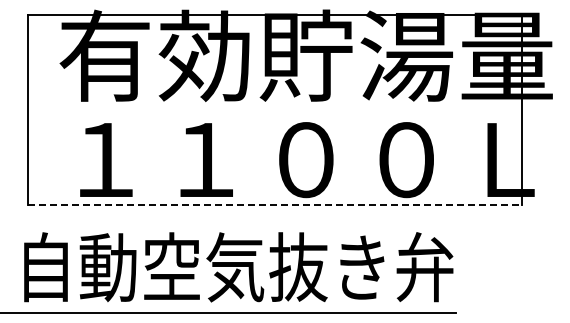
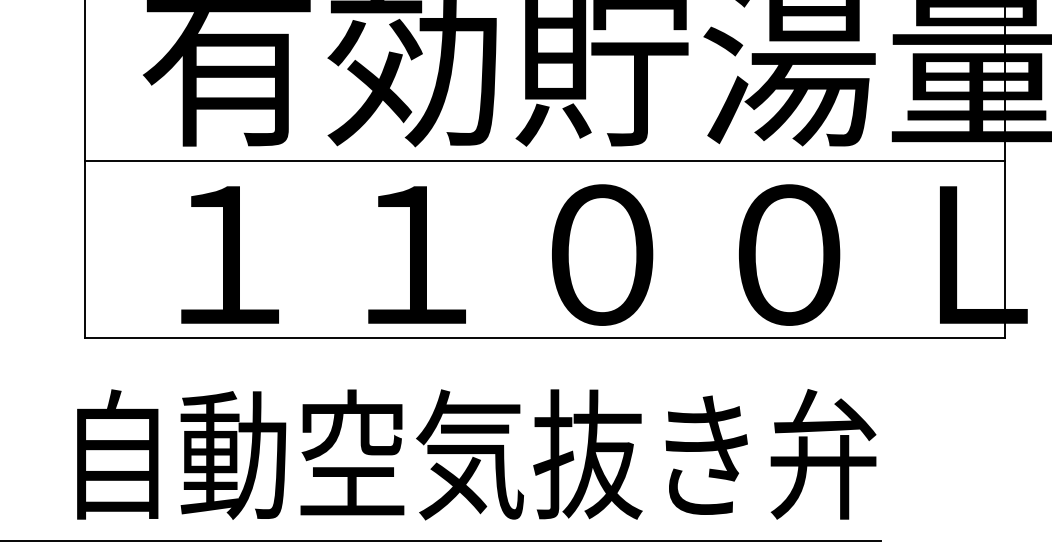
line: (275, 109) -> (545, 160), added
line: (275, 204) -> (545, 337), dashed -> solid

